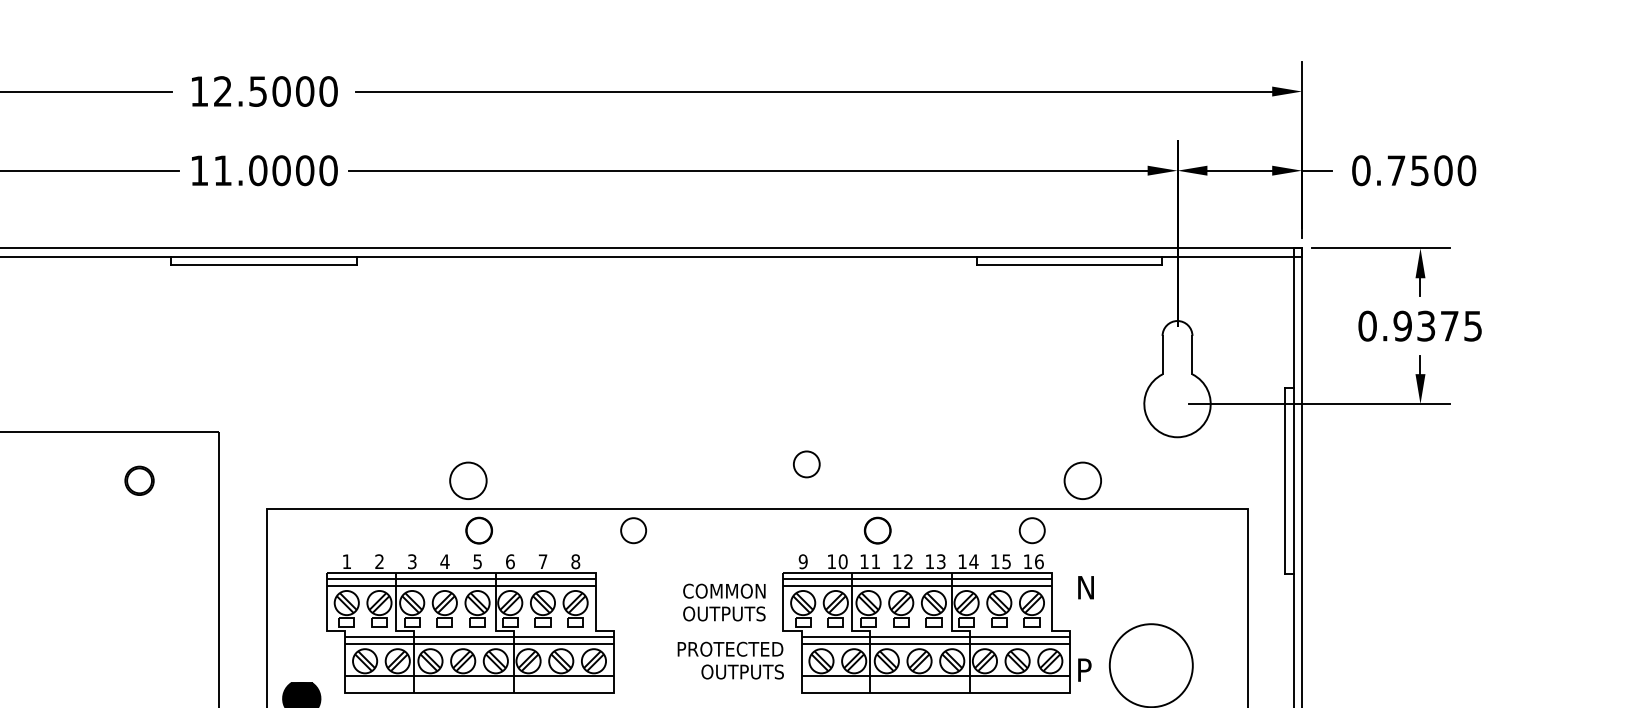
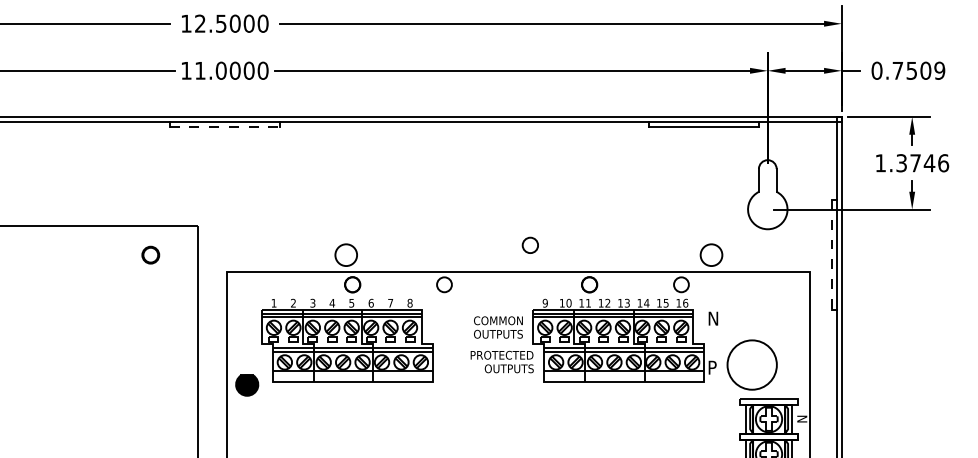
text: (1466, 170) -> (939, 70), 0.7500 -> 0.7509
line: (265, 264) -> (225, 126), solid -> dashed
text: (1420, 326) -> (912, 163), 0.9375 -> 1.3746
circle: (805, 462) -> (529, 244), moved
line: (1284, 481) -> (831, 255), solid -> dashed

